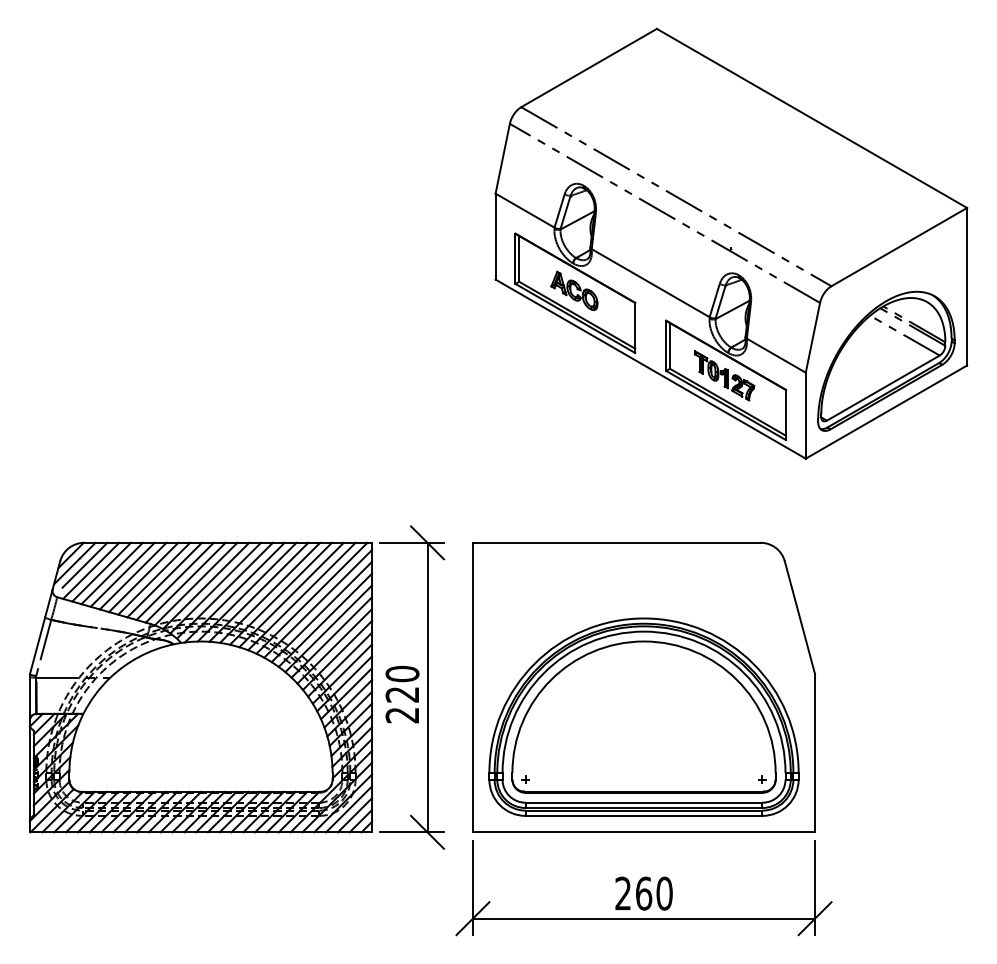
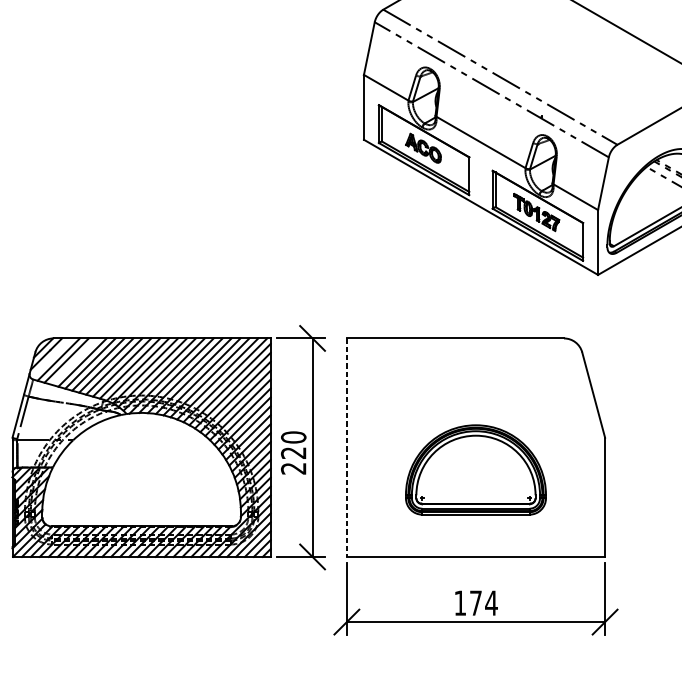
line: (84, 564) -> (53, 354), removed
line: (111, 573) -> (74, 361), removed
line: (472, 687) -> (346, 447), solid -> dashed
part: (643, 716) -> (475, 469), size x0.6
text: (644, 893) -> (476, 603), 260 -> 174

